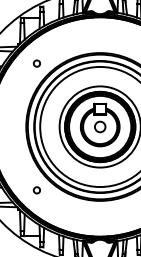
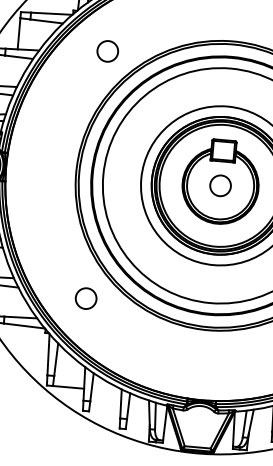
circle: (36, 63) -> (106, 50), size x1.67
circle: (36, 190) -> (85, 299), size x1.67

